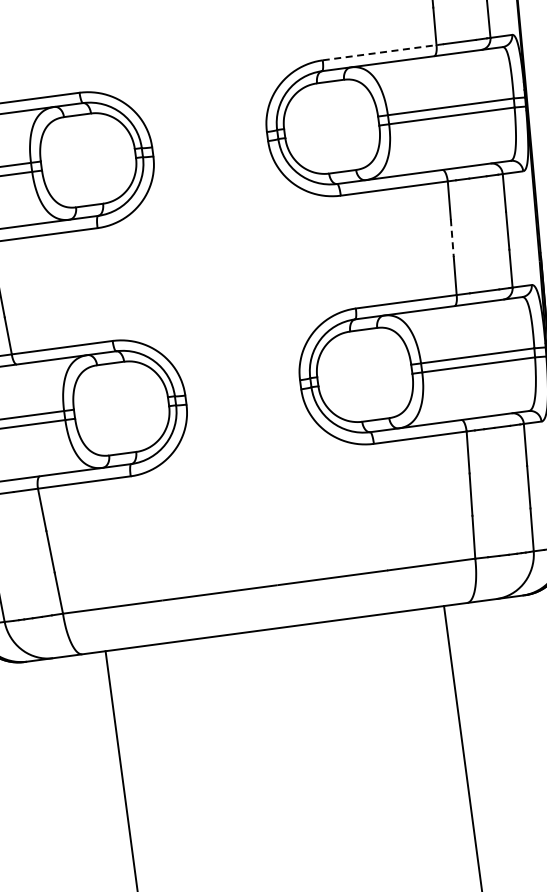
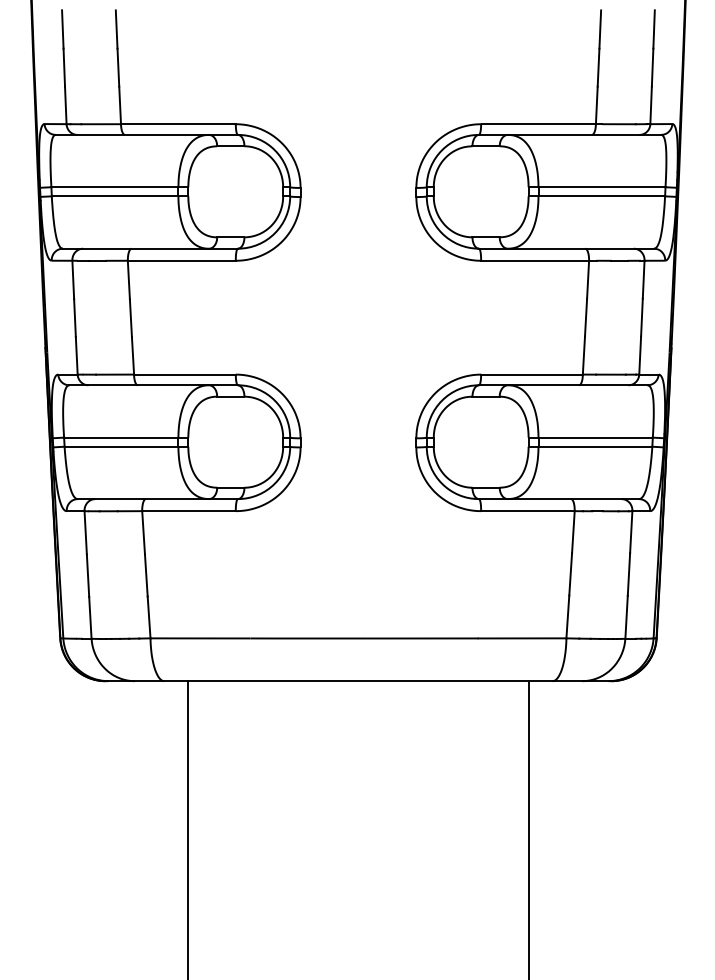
line: (383, 52) -> (542, 124), dashed -> solid
line: (452, 237) -> (586, 317), dashed -> solid

